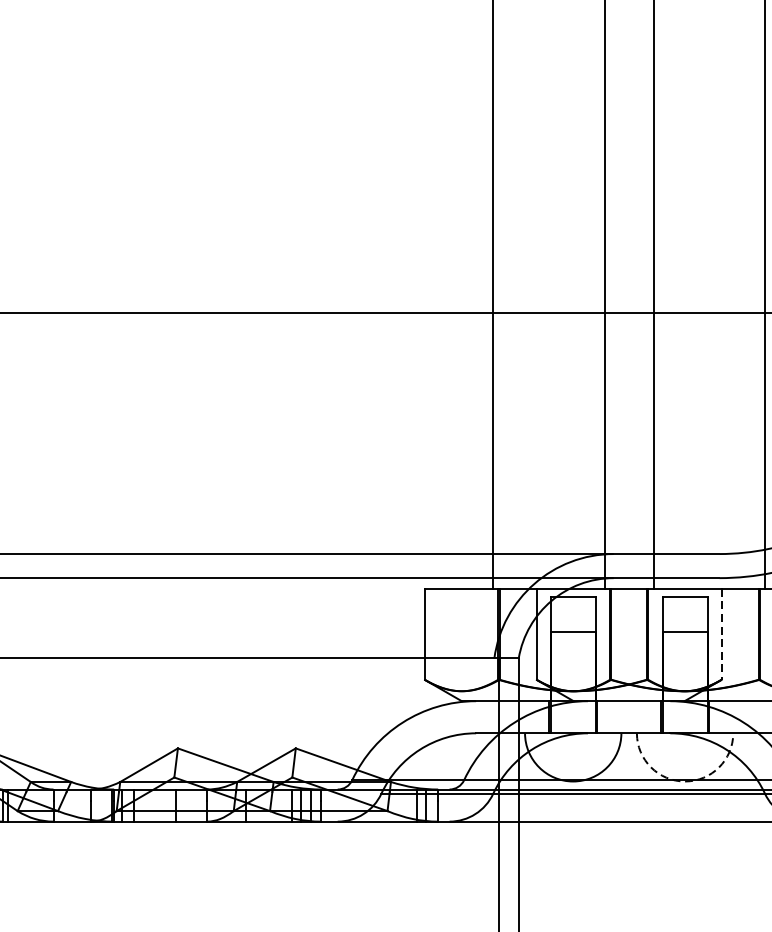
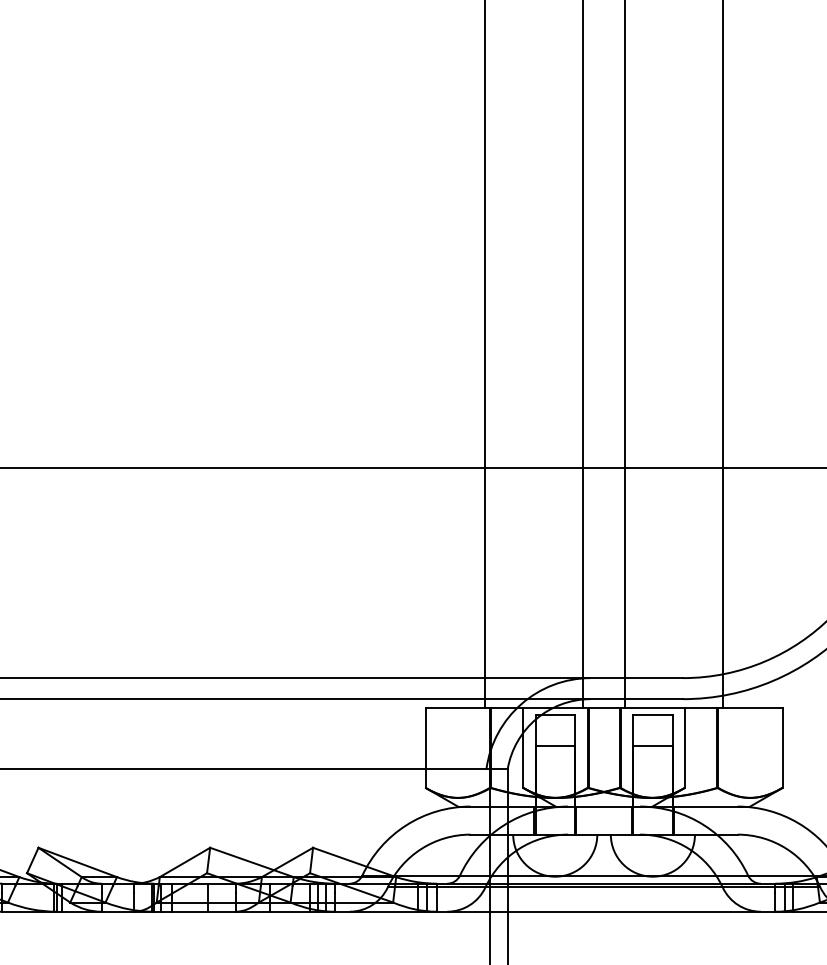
line: (721, 634) -> (684, 748), dashed -> solid
arc: (684, 781) -> (652, 876), dashed -> solid

